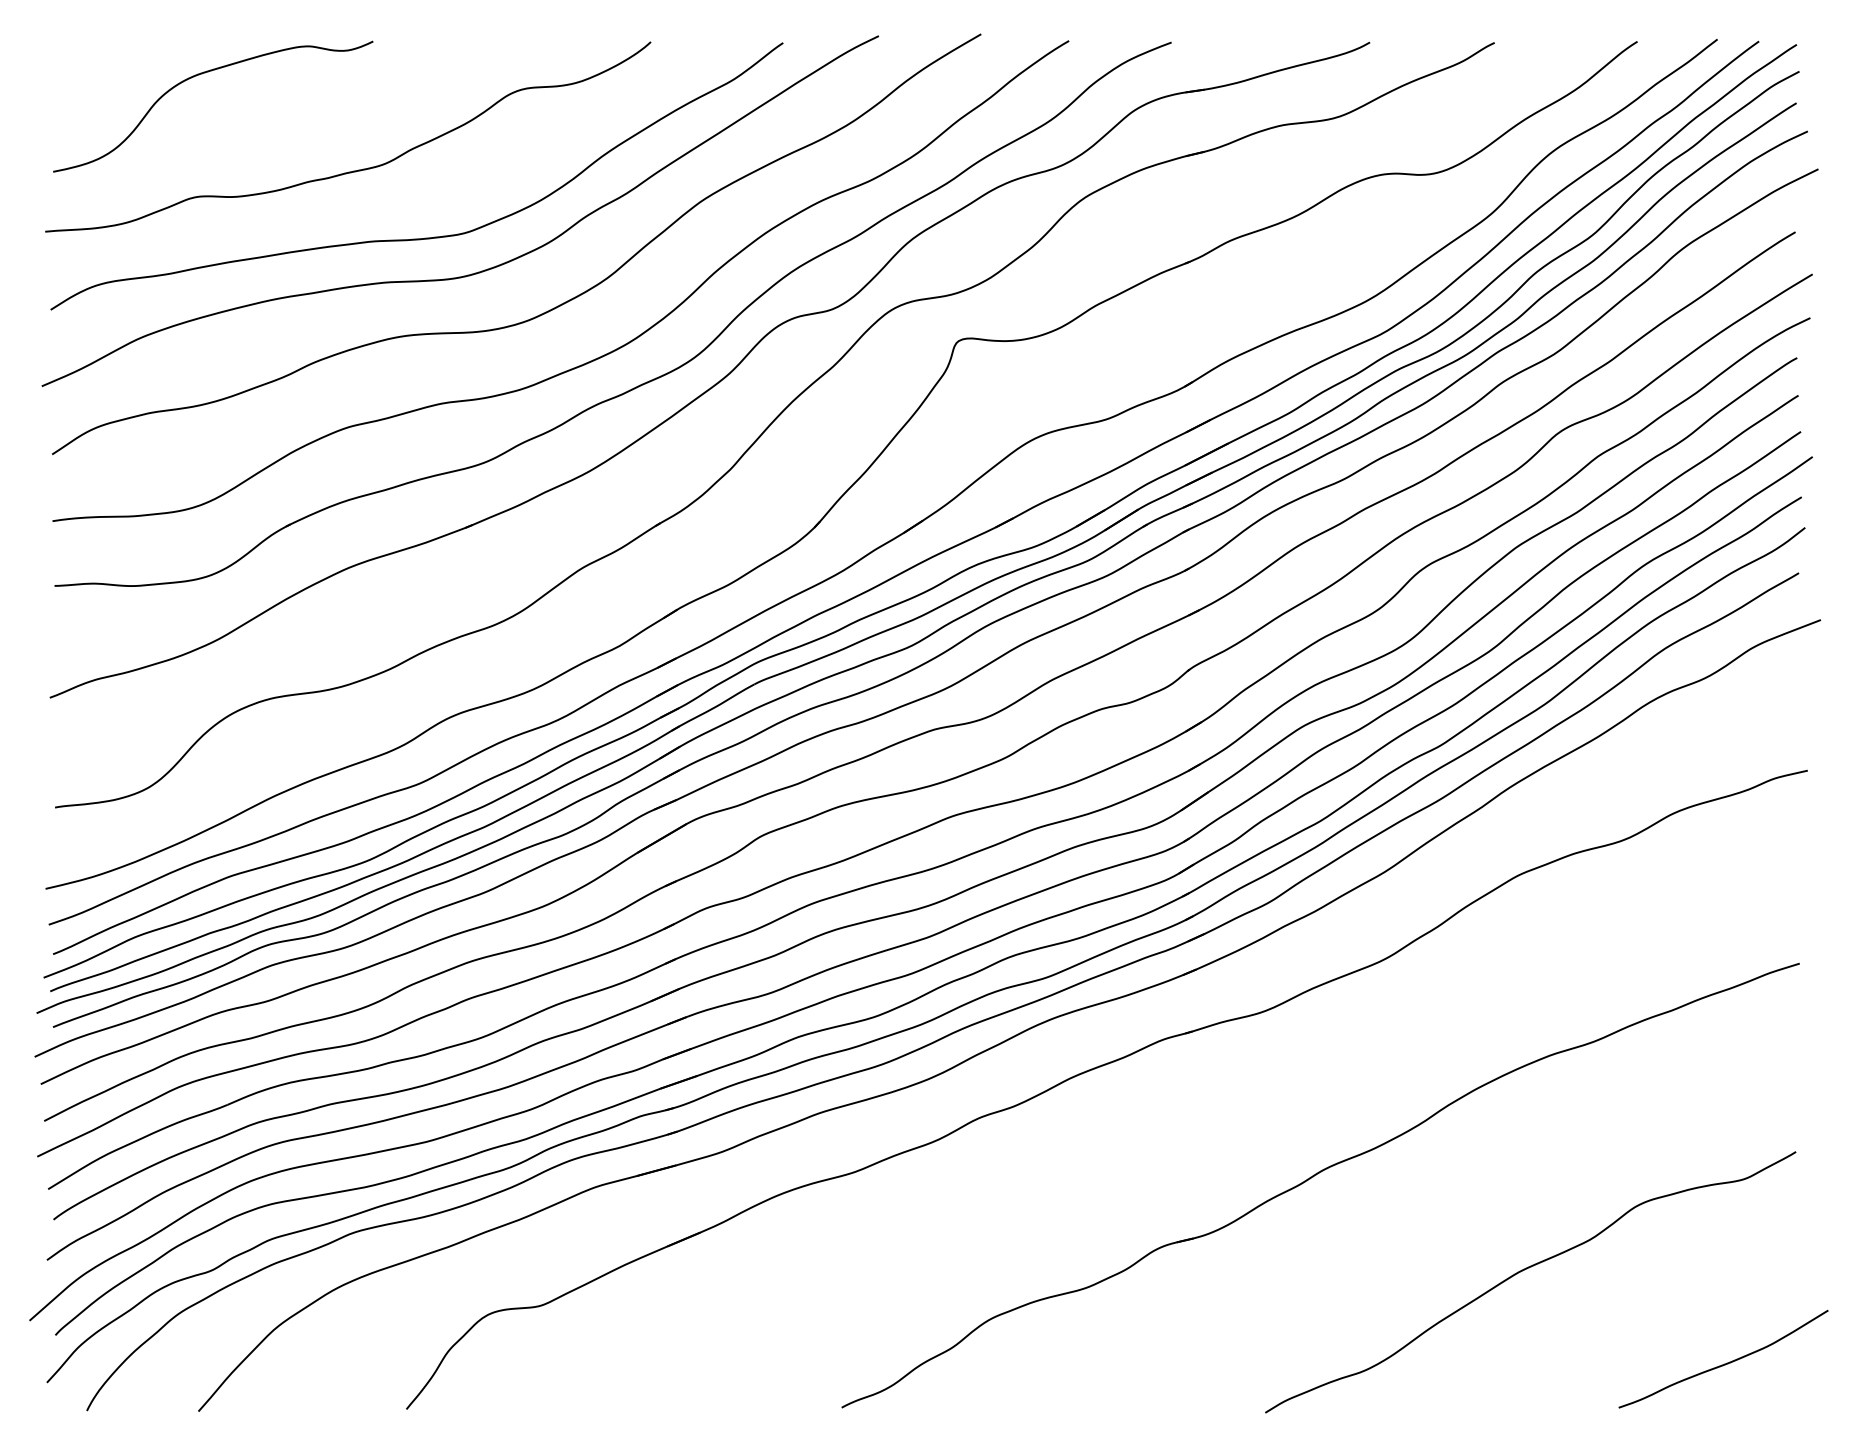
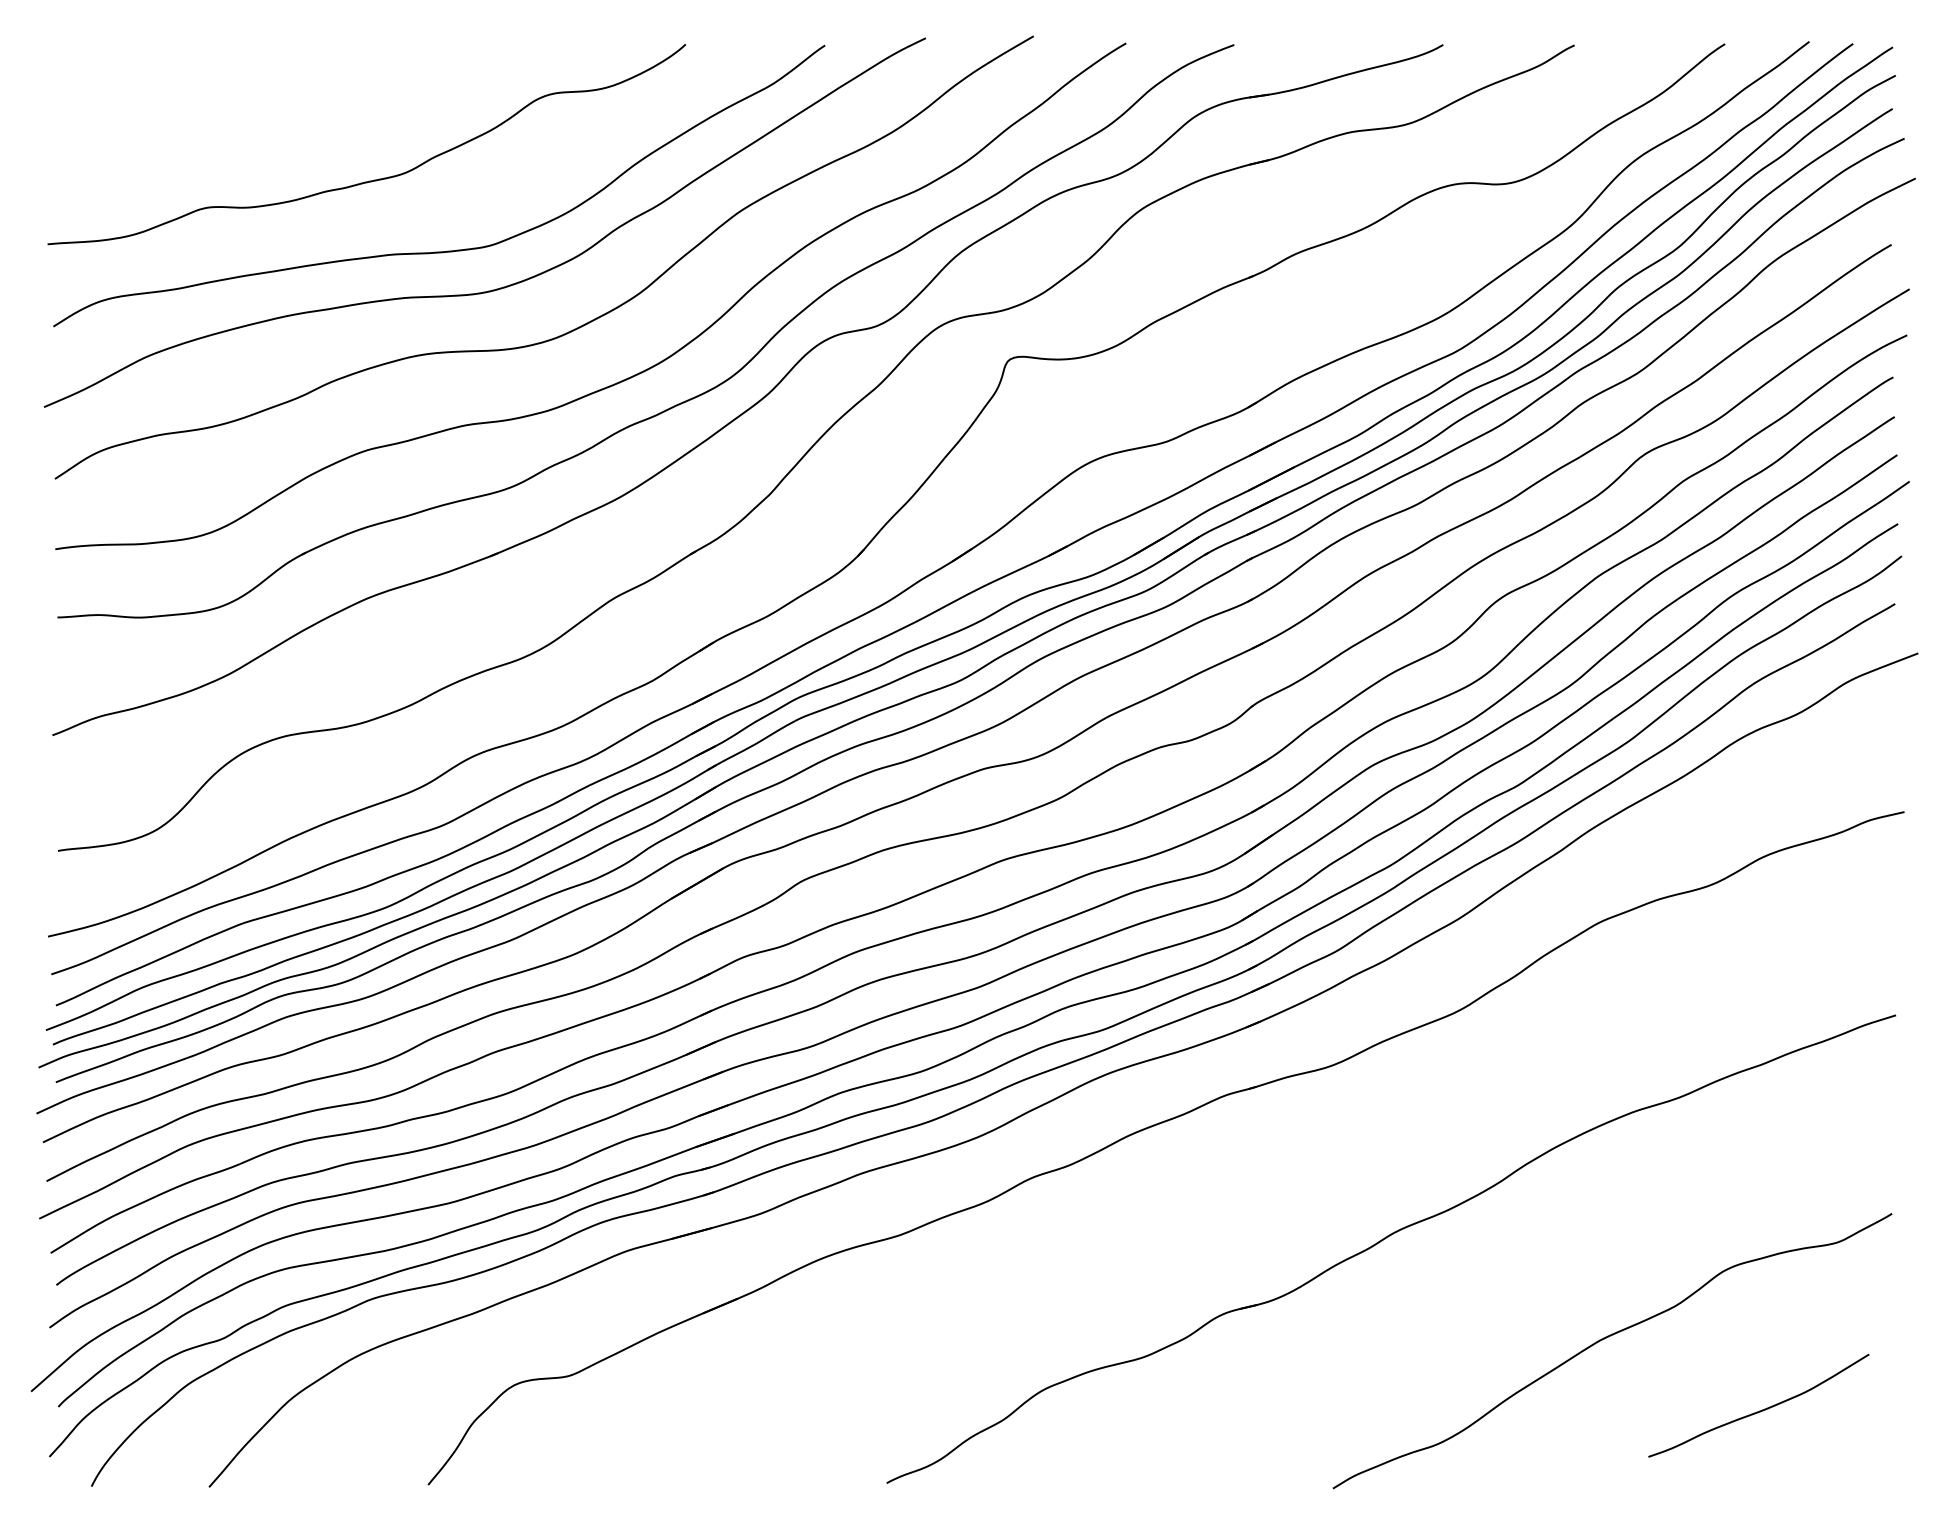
curve: (202, 74) -> (213, 78), removed
curve: (1724, 1363) -> (1759, 1410), moved

